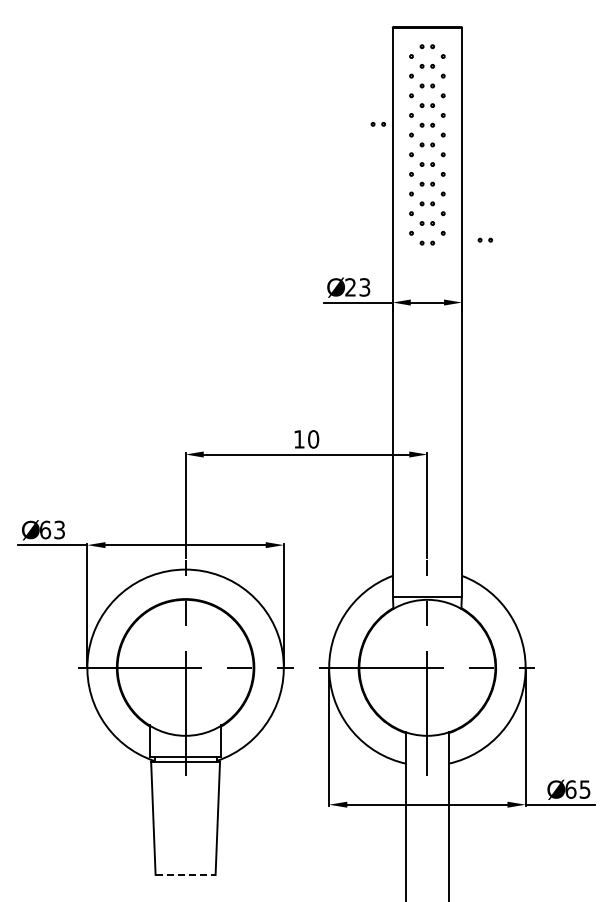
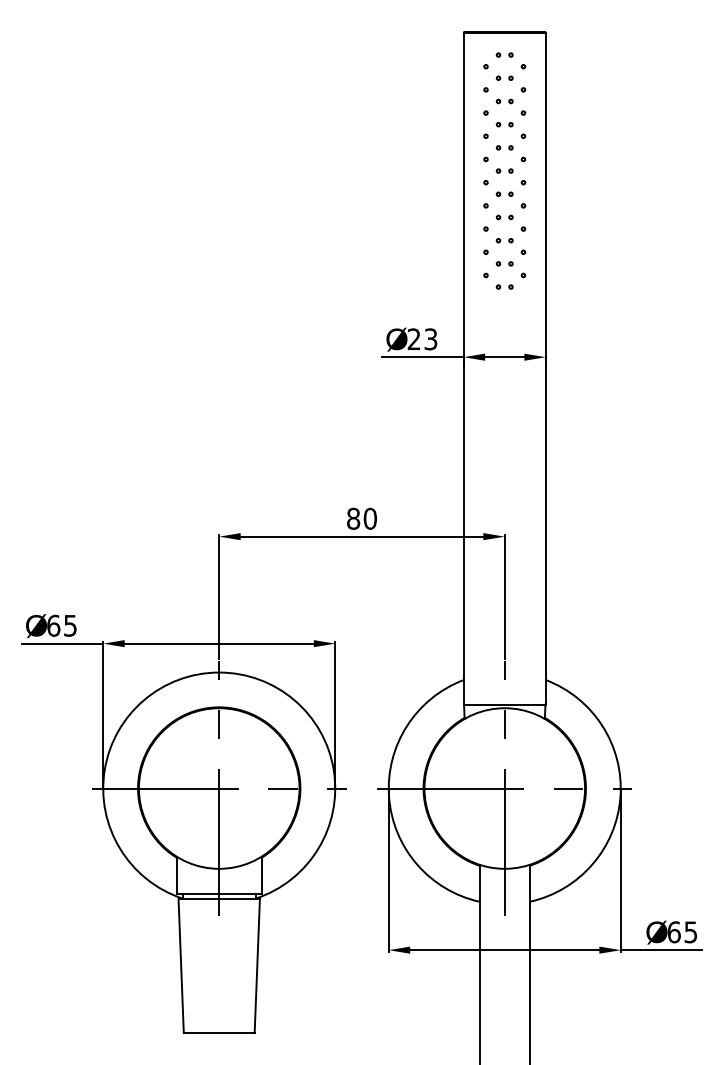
part: (377, 124) -> (445, 146), removed
part: (484, 239) -> (572, 282), removed
text: (298, 439) -> (352, 518), 10 -> 80
text: (59, 529) -> (70, 625), 63 -> 65
line: (186, 874) -> (220, 1032), dashed -> solid

